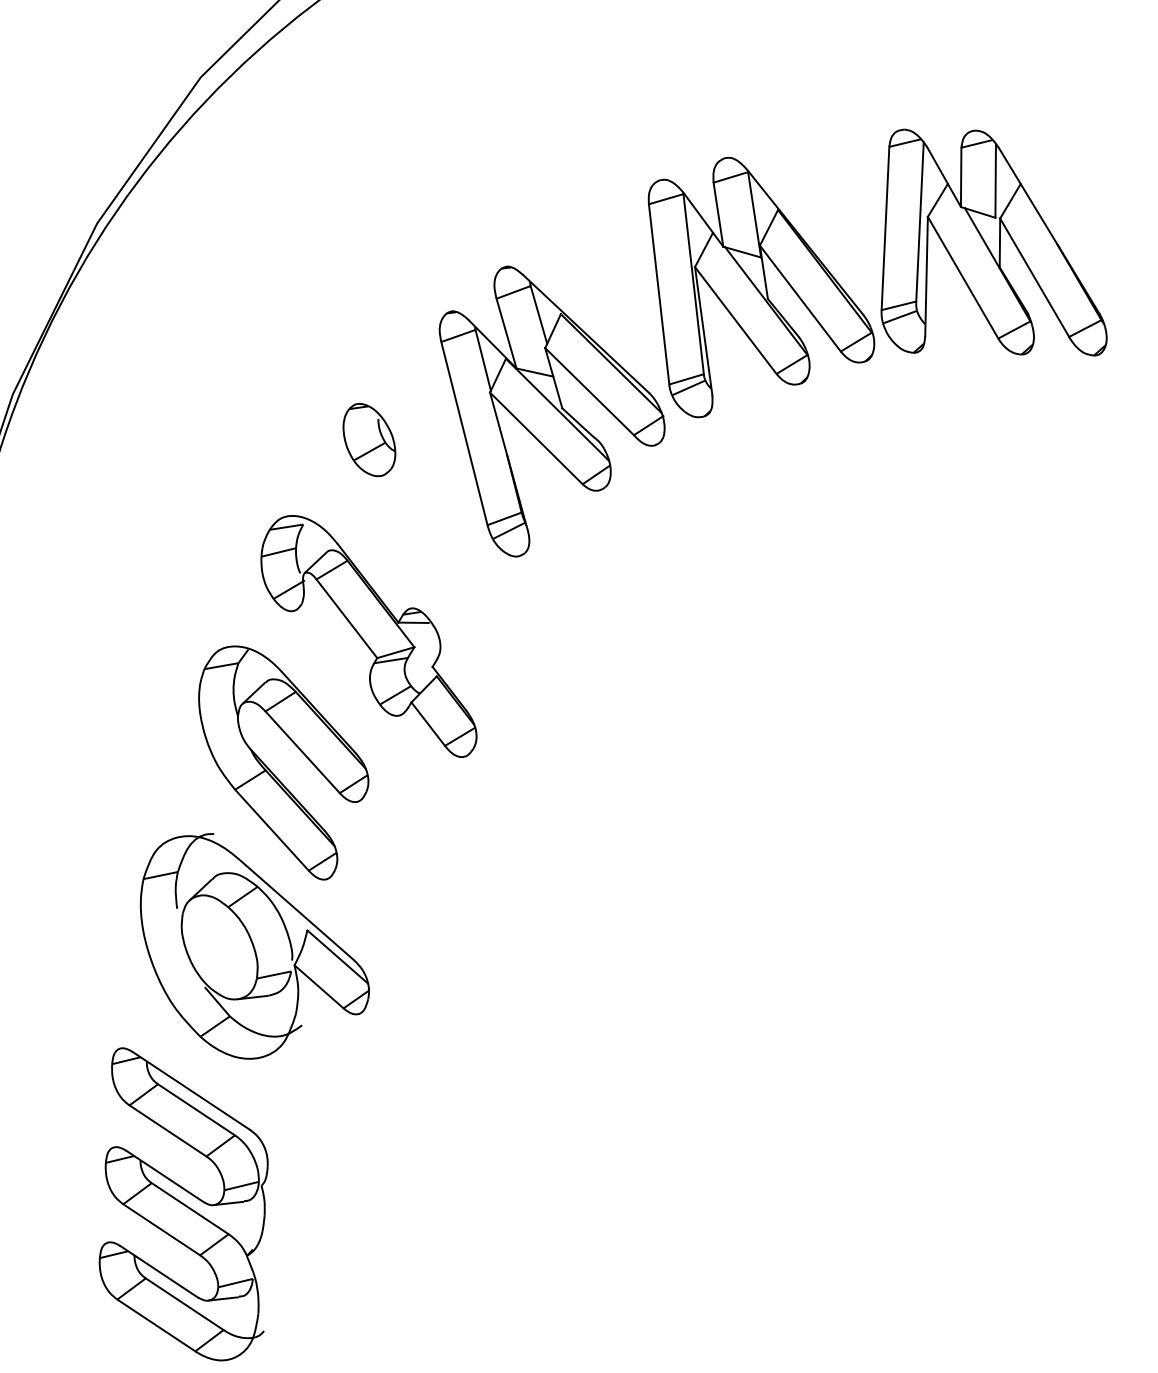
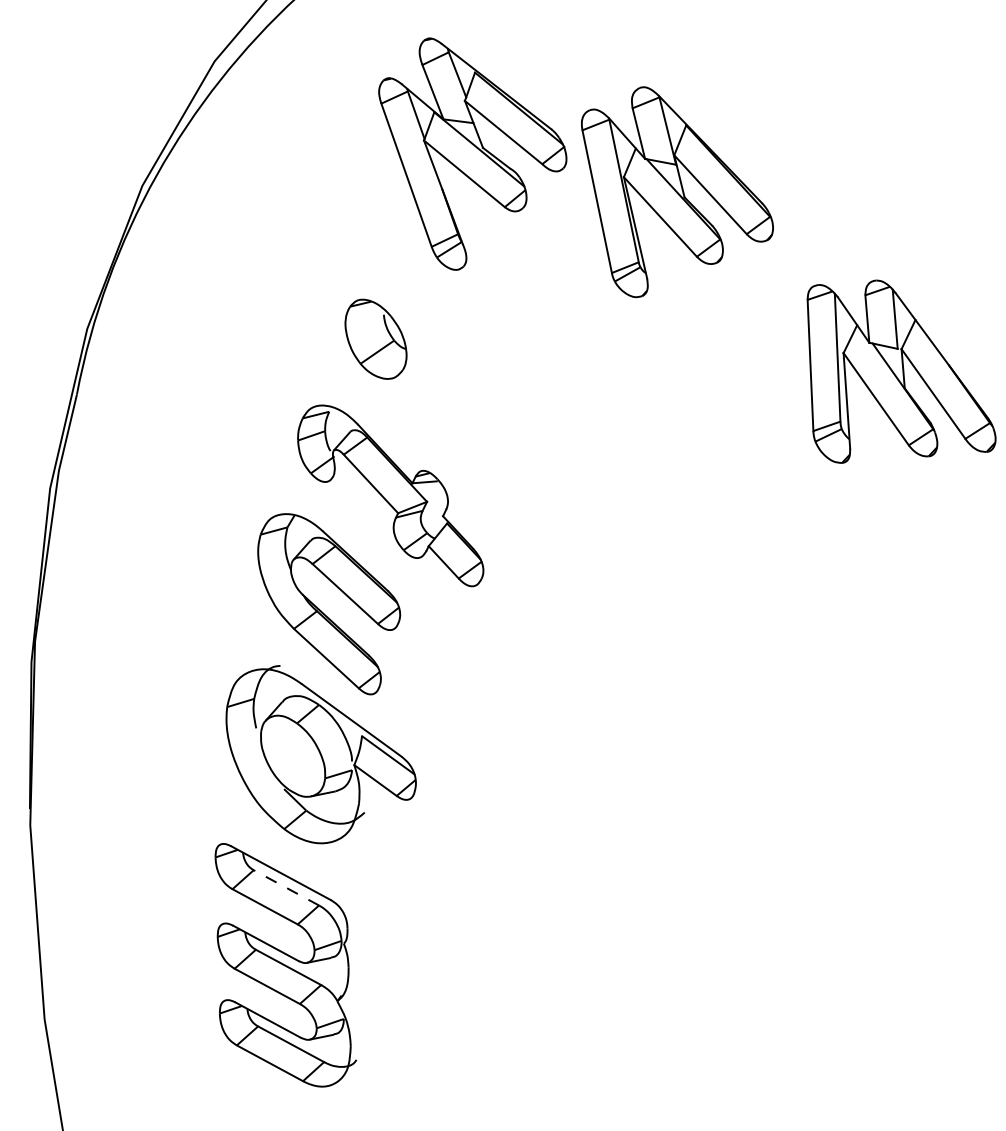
part: (997, 246) -> (901, 371), moved
part: (548, 414) -> (472, 153), moved
part: (368, 440) -> (375, 339), size x1.4
line: (195, 1109) -> (285, 887), solid -> dashed

